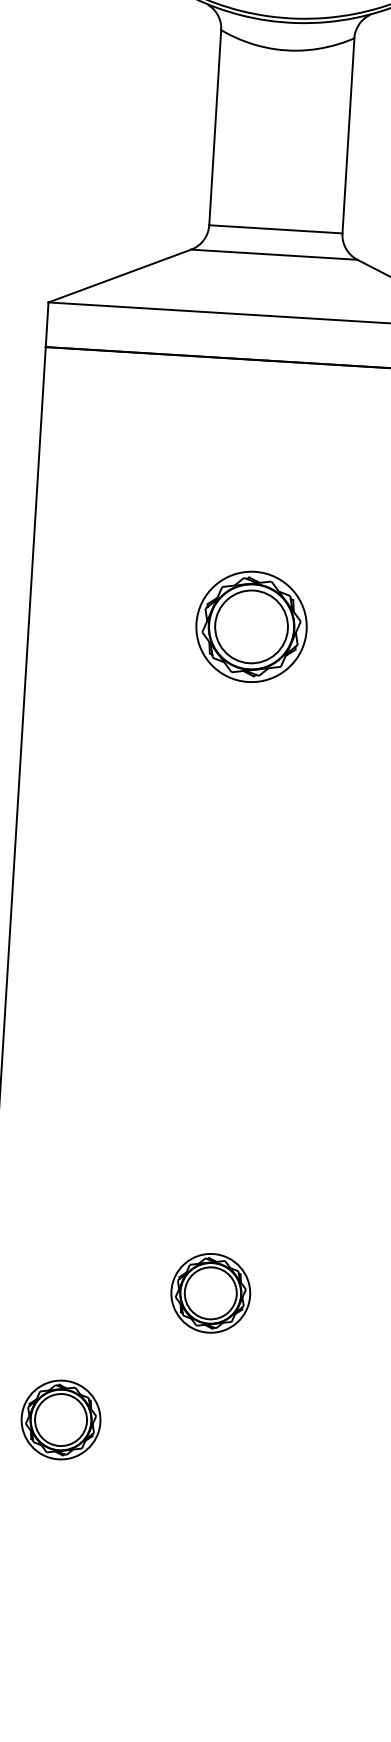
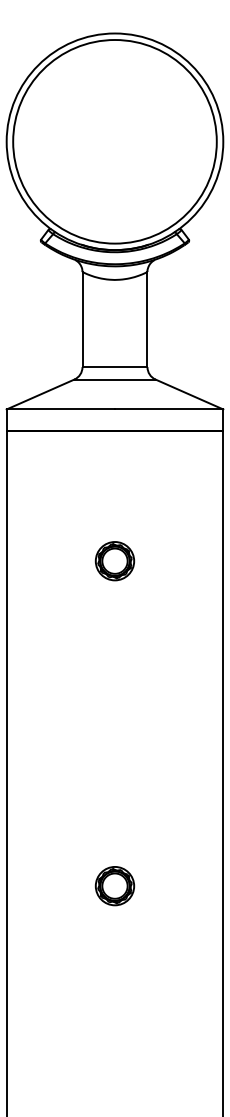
part: (250, 627) -> (114, 561), size x0.71
part: (59, 1420) -> (45, 952), removed

